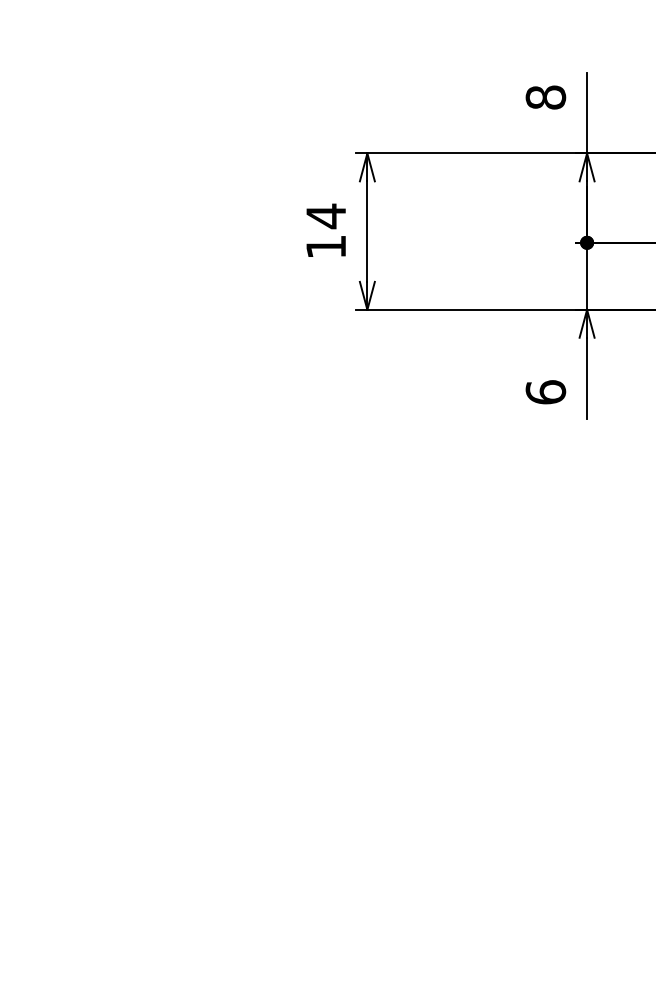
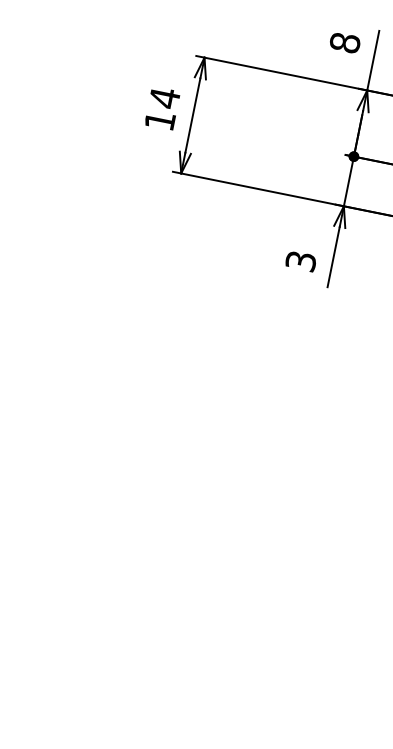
text: (545, 392) -> (300, 261), 6 -> 3

